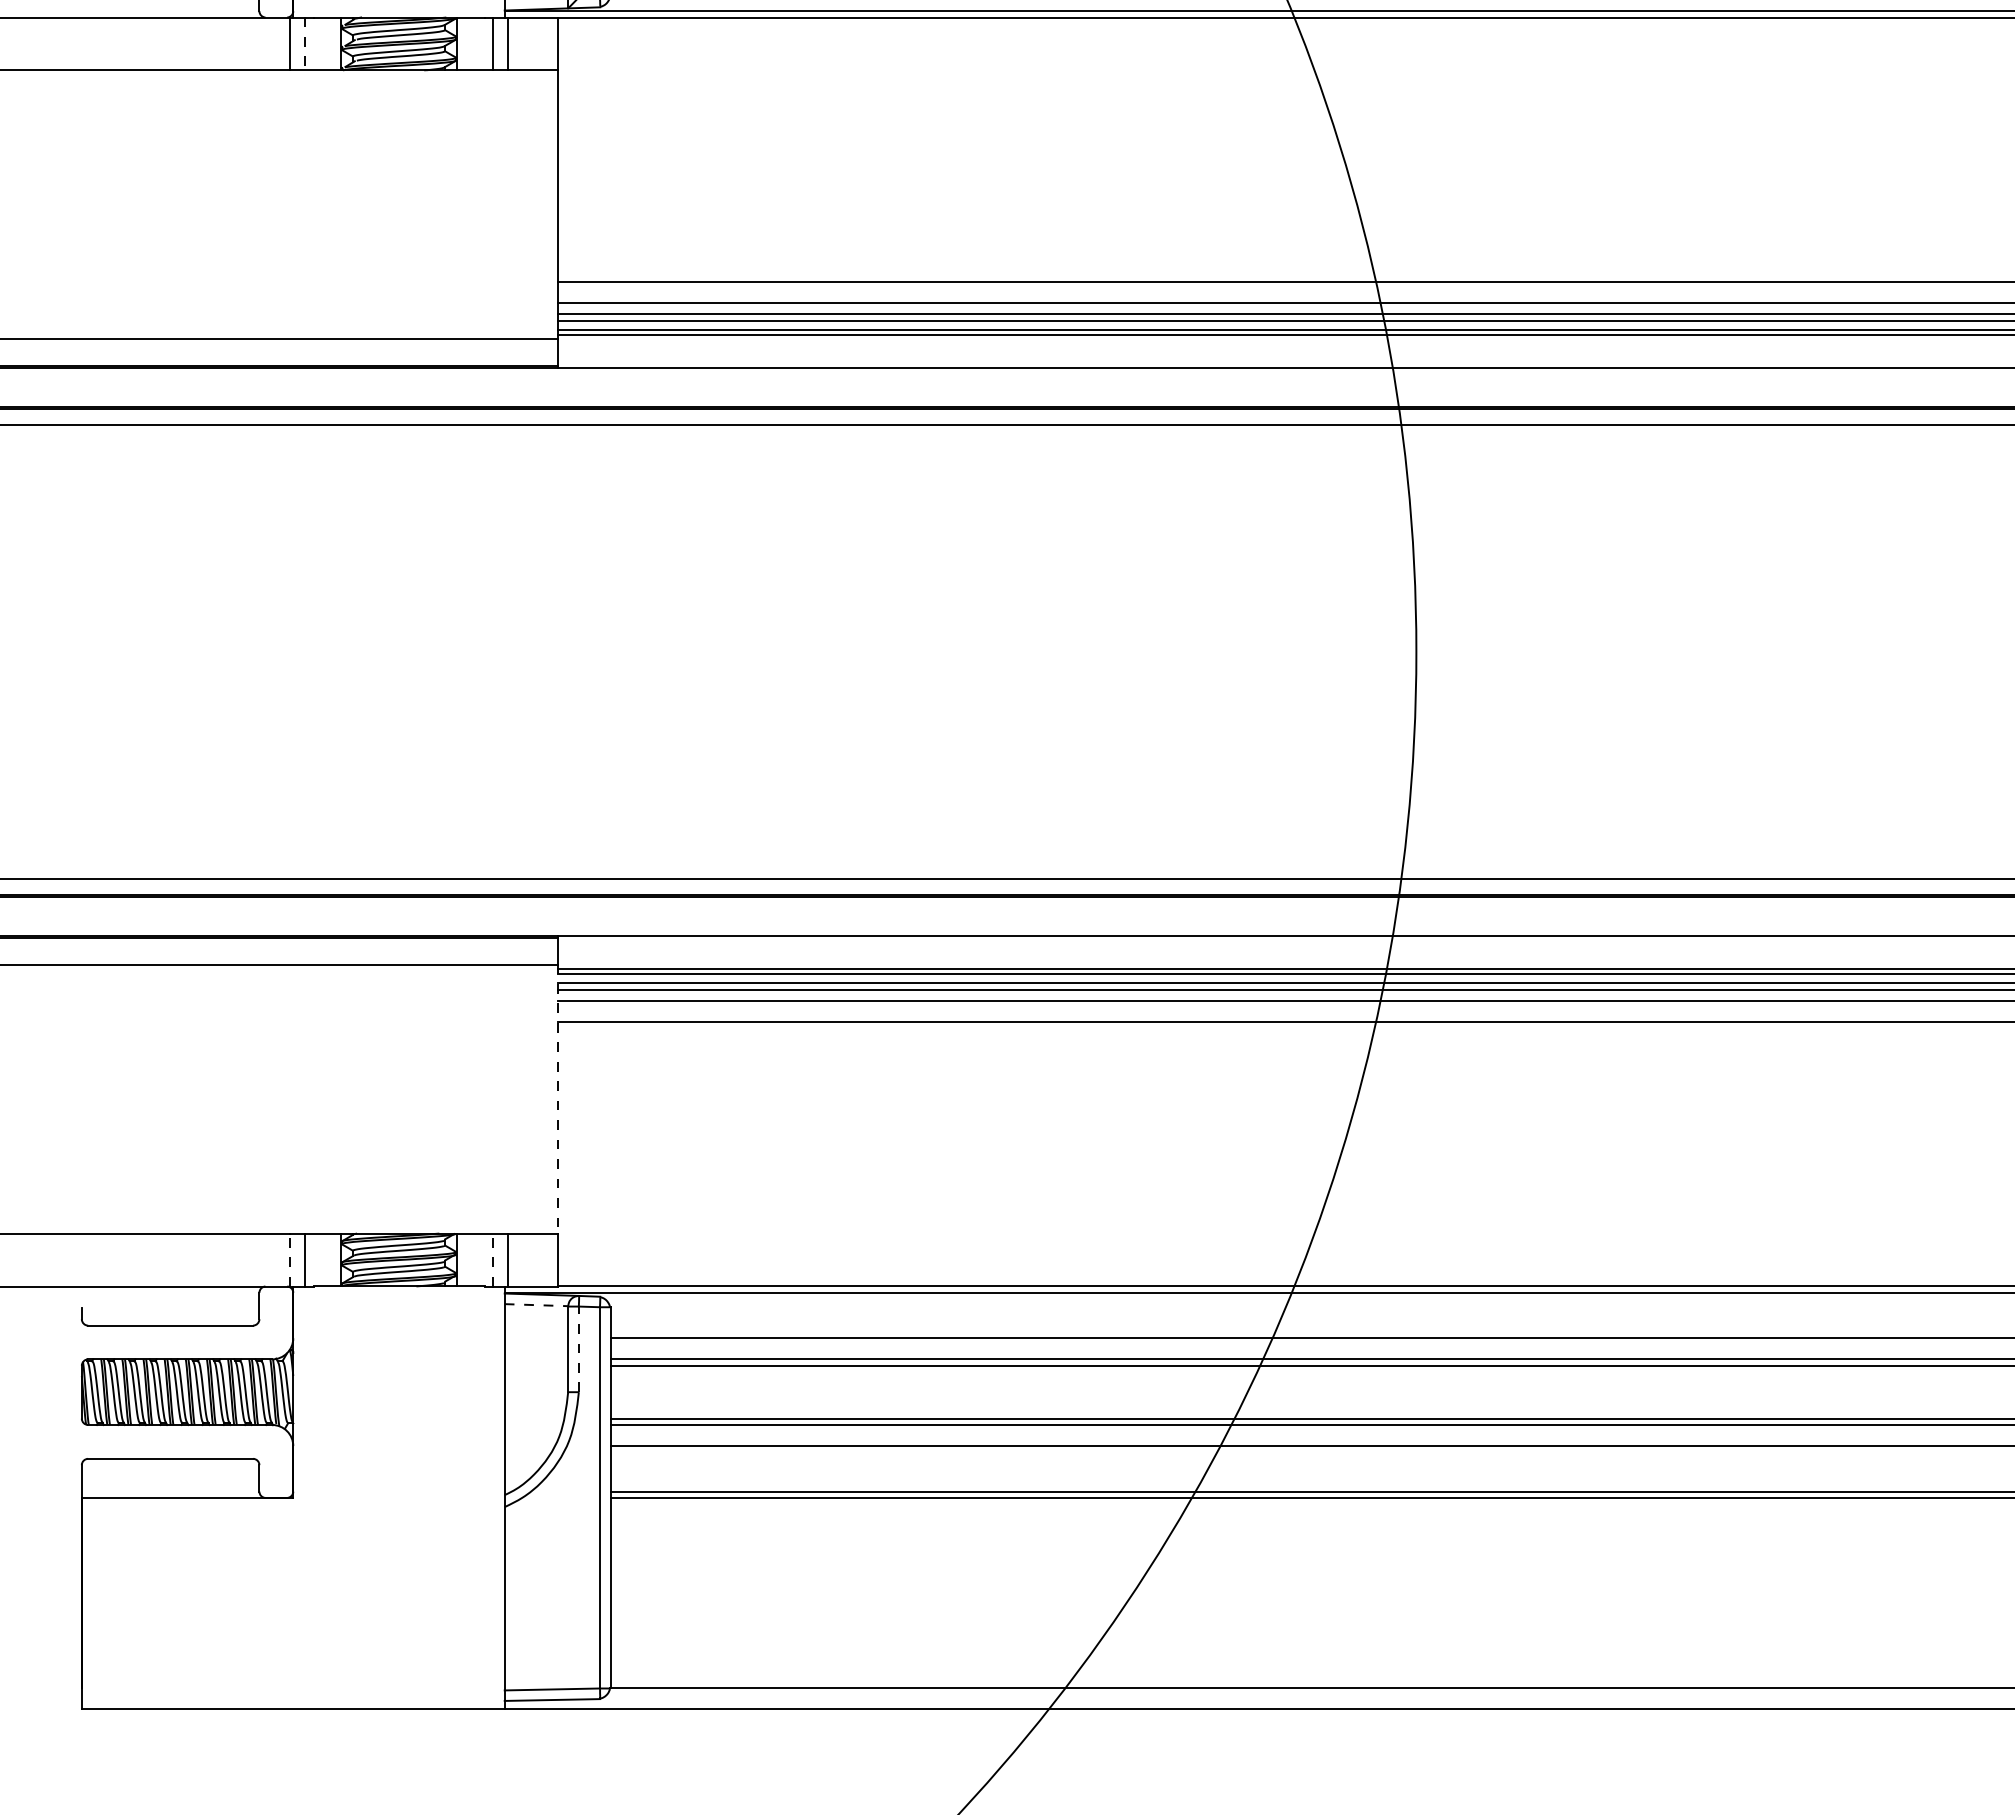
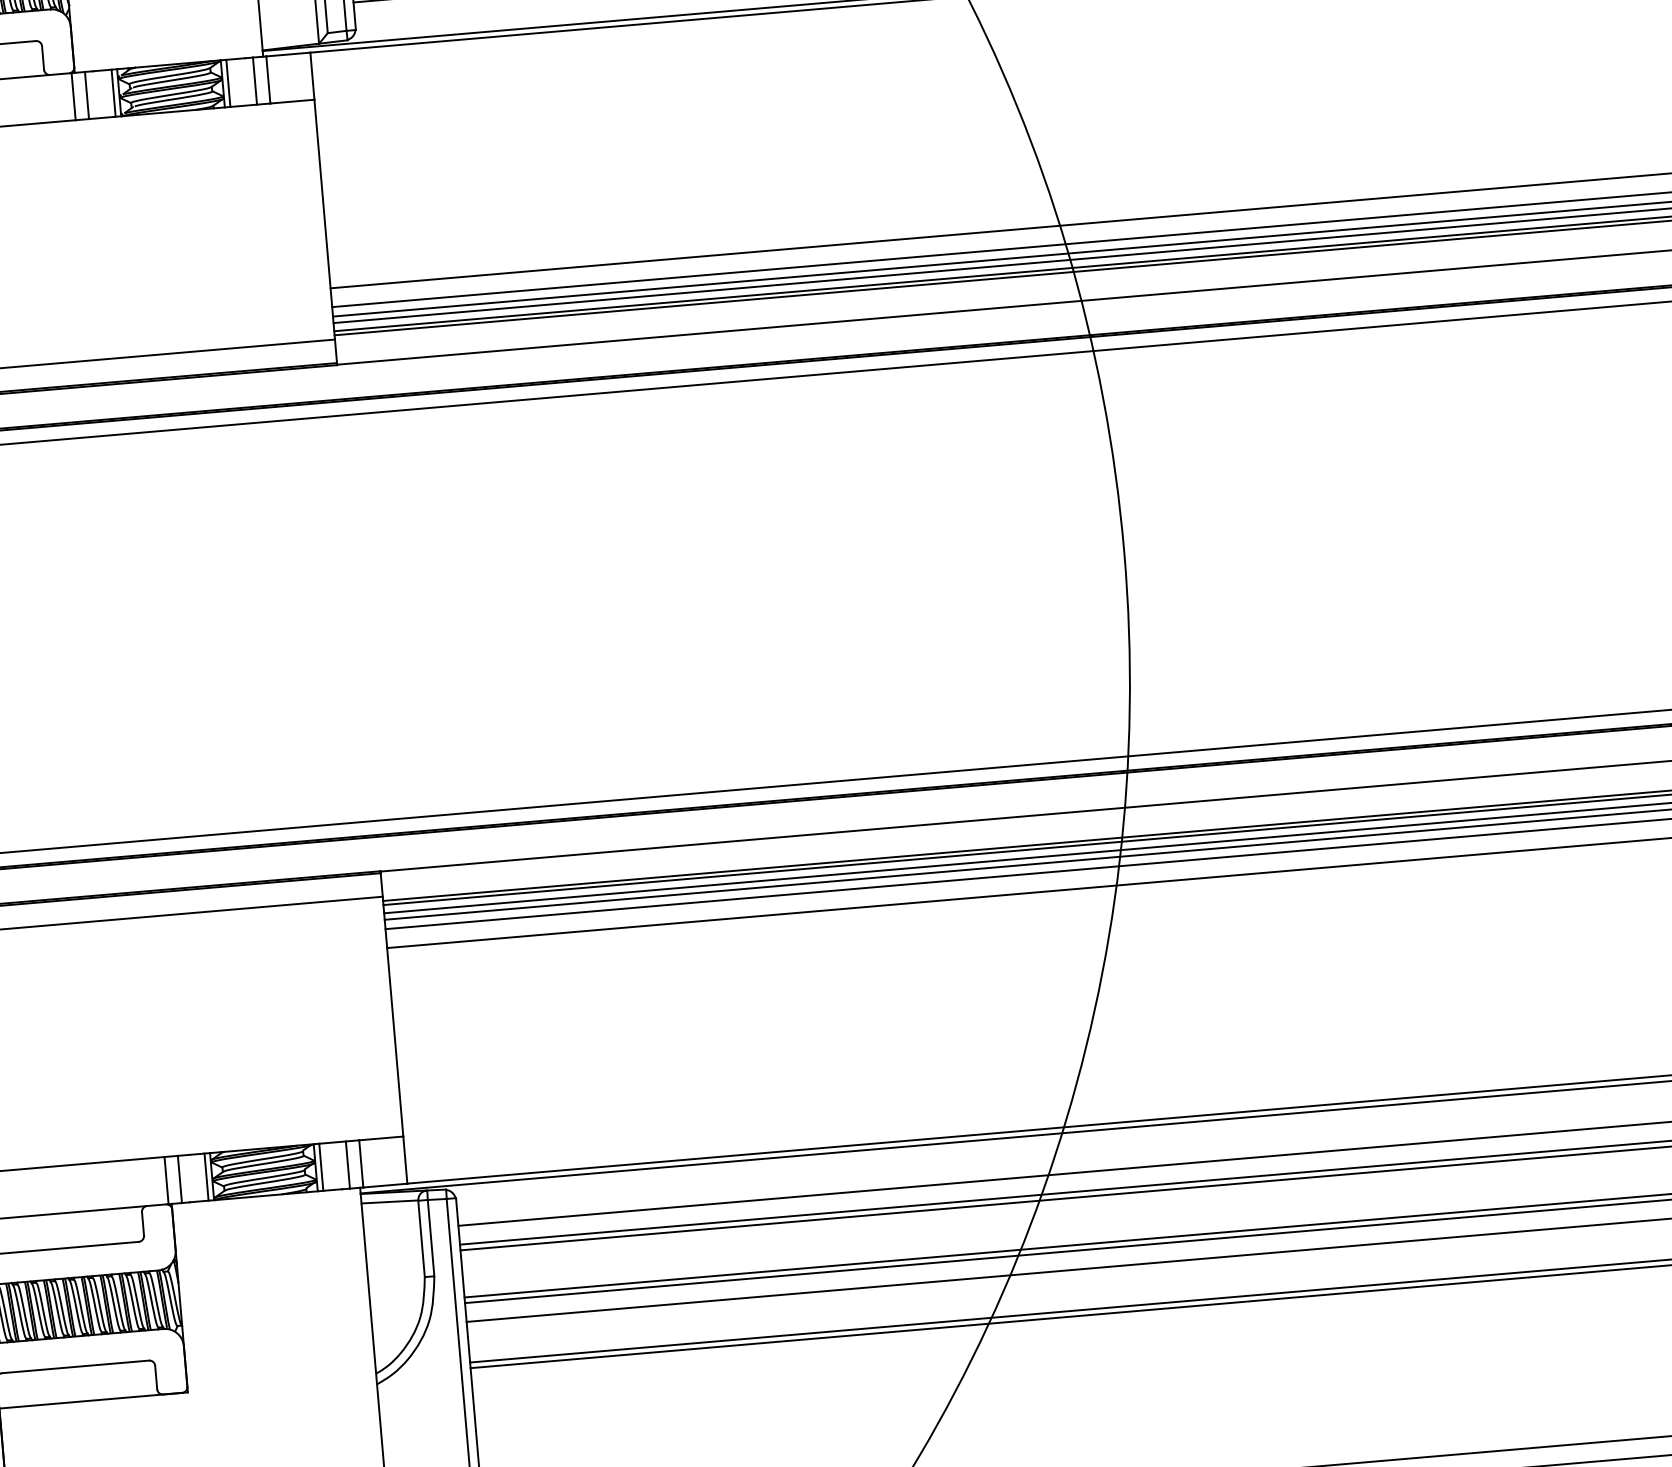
line: (334, 43) -> (113, 92), added
line: (463, 43) -> (228, 82), added
line: (304, 44) -> (86, 96), dashed -> solid
line: (557, 1099) -> (392, 1017), dashed -> solid
line: (289, 1259) -> (166, 1180), dashed -> solid
line: (334, 1259) -> (206, 1176), added
line: (463, 1259) -> (321, 1166), added
line: (493, 1259) -> (348, 1164), dashed -> solid
line: (536, 1305) -> (389, 1202), dashed -> solid
line: (578, 1349) -> (430, 1238), dashed -> solid

